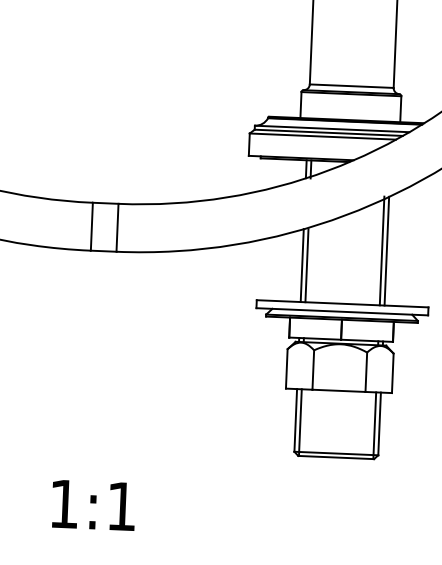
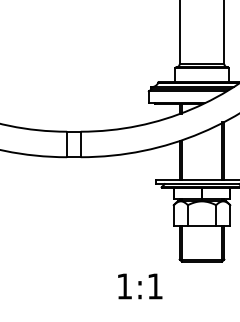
text: (94, 505) -> (140, 286), moved

